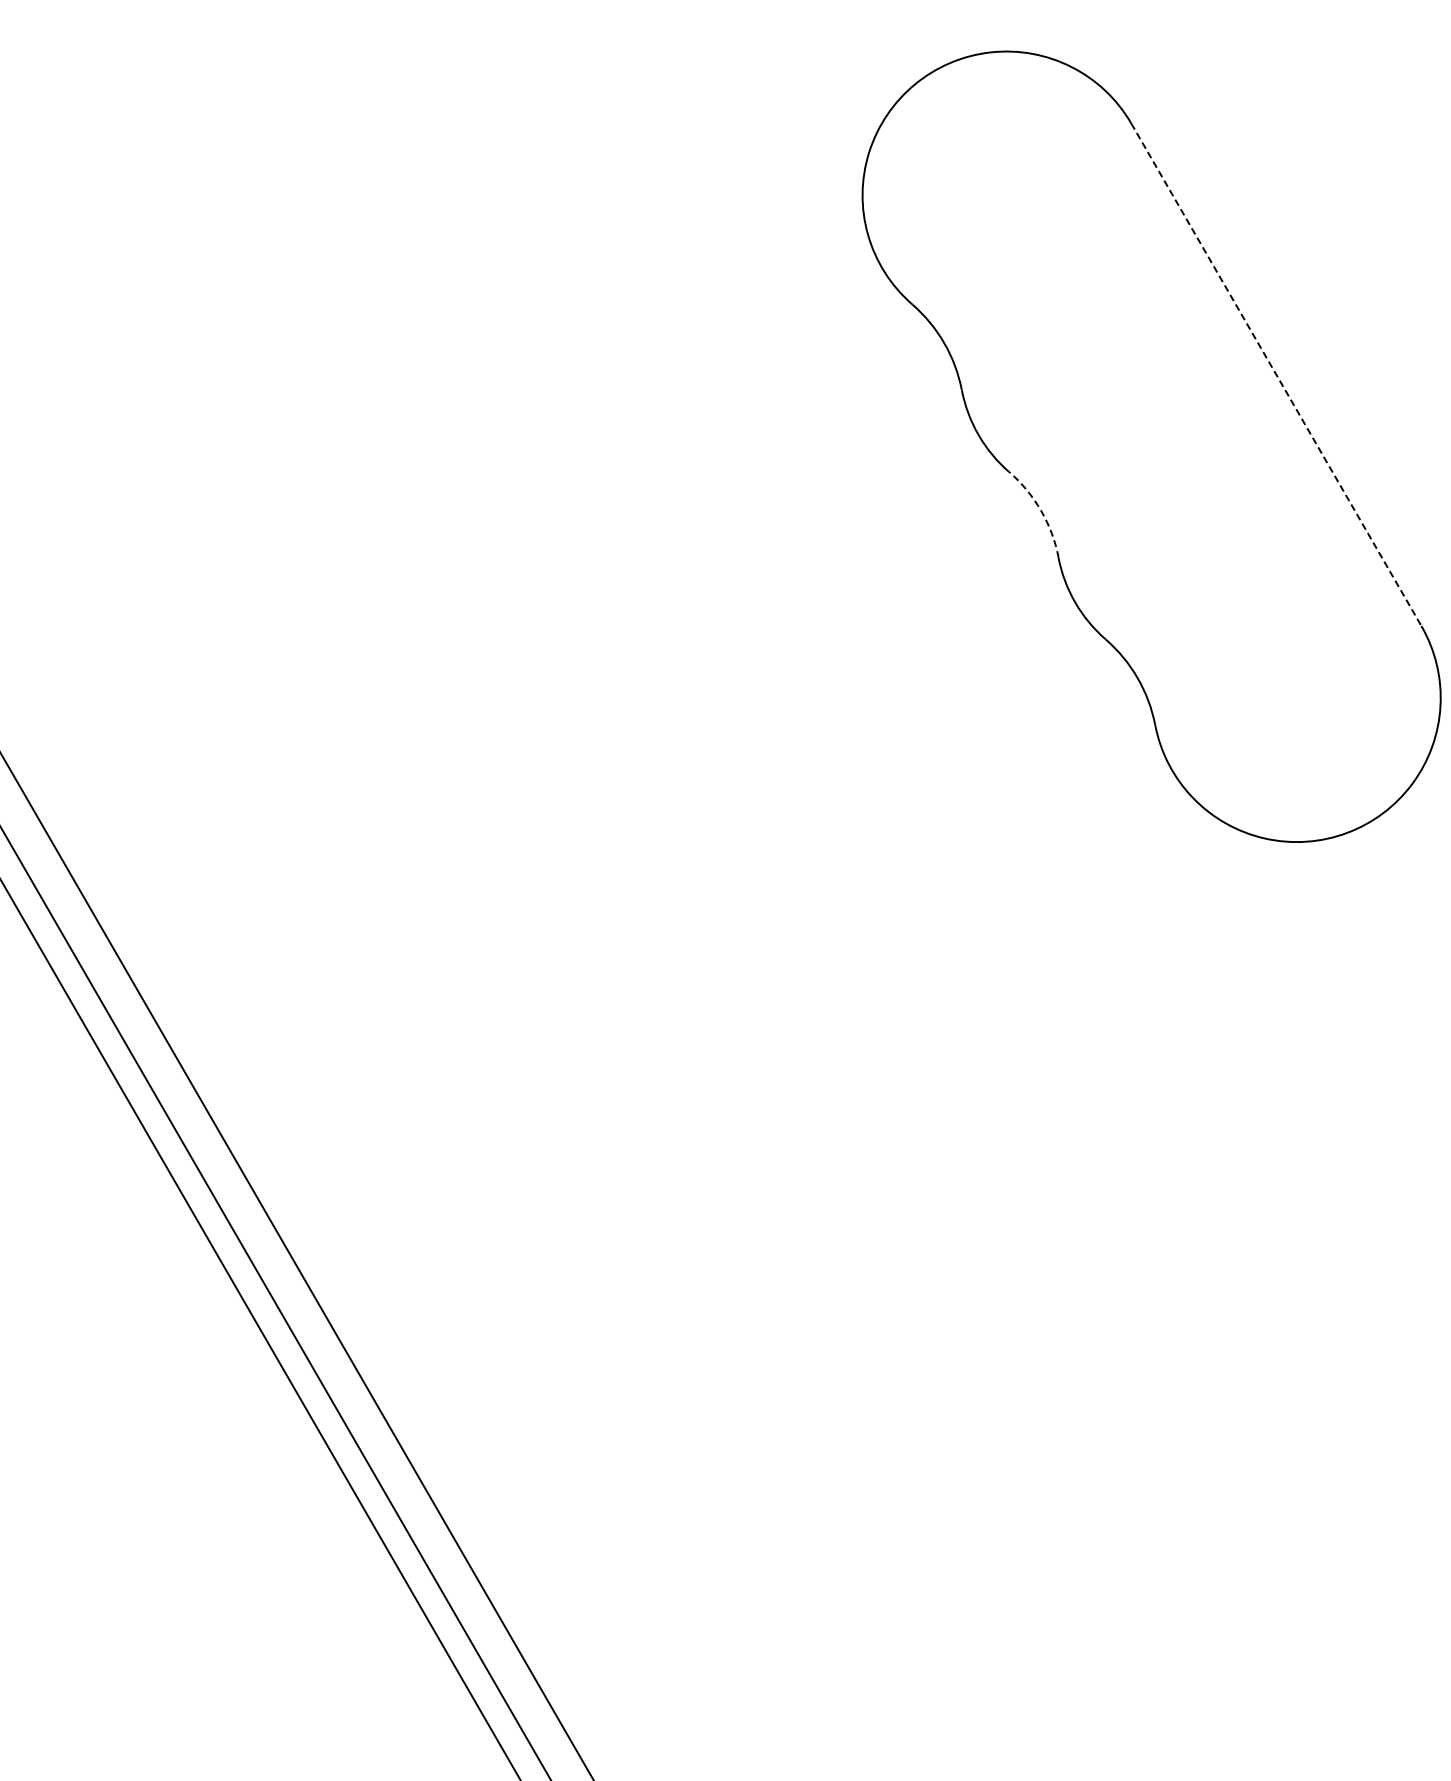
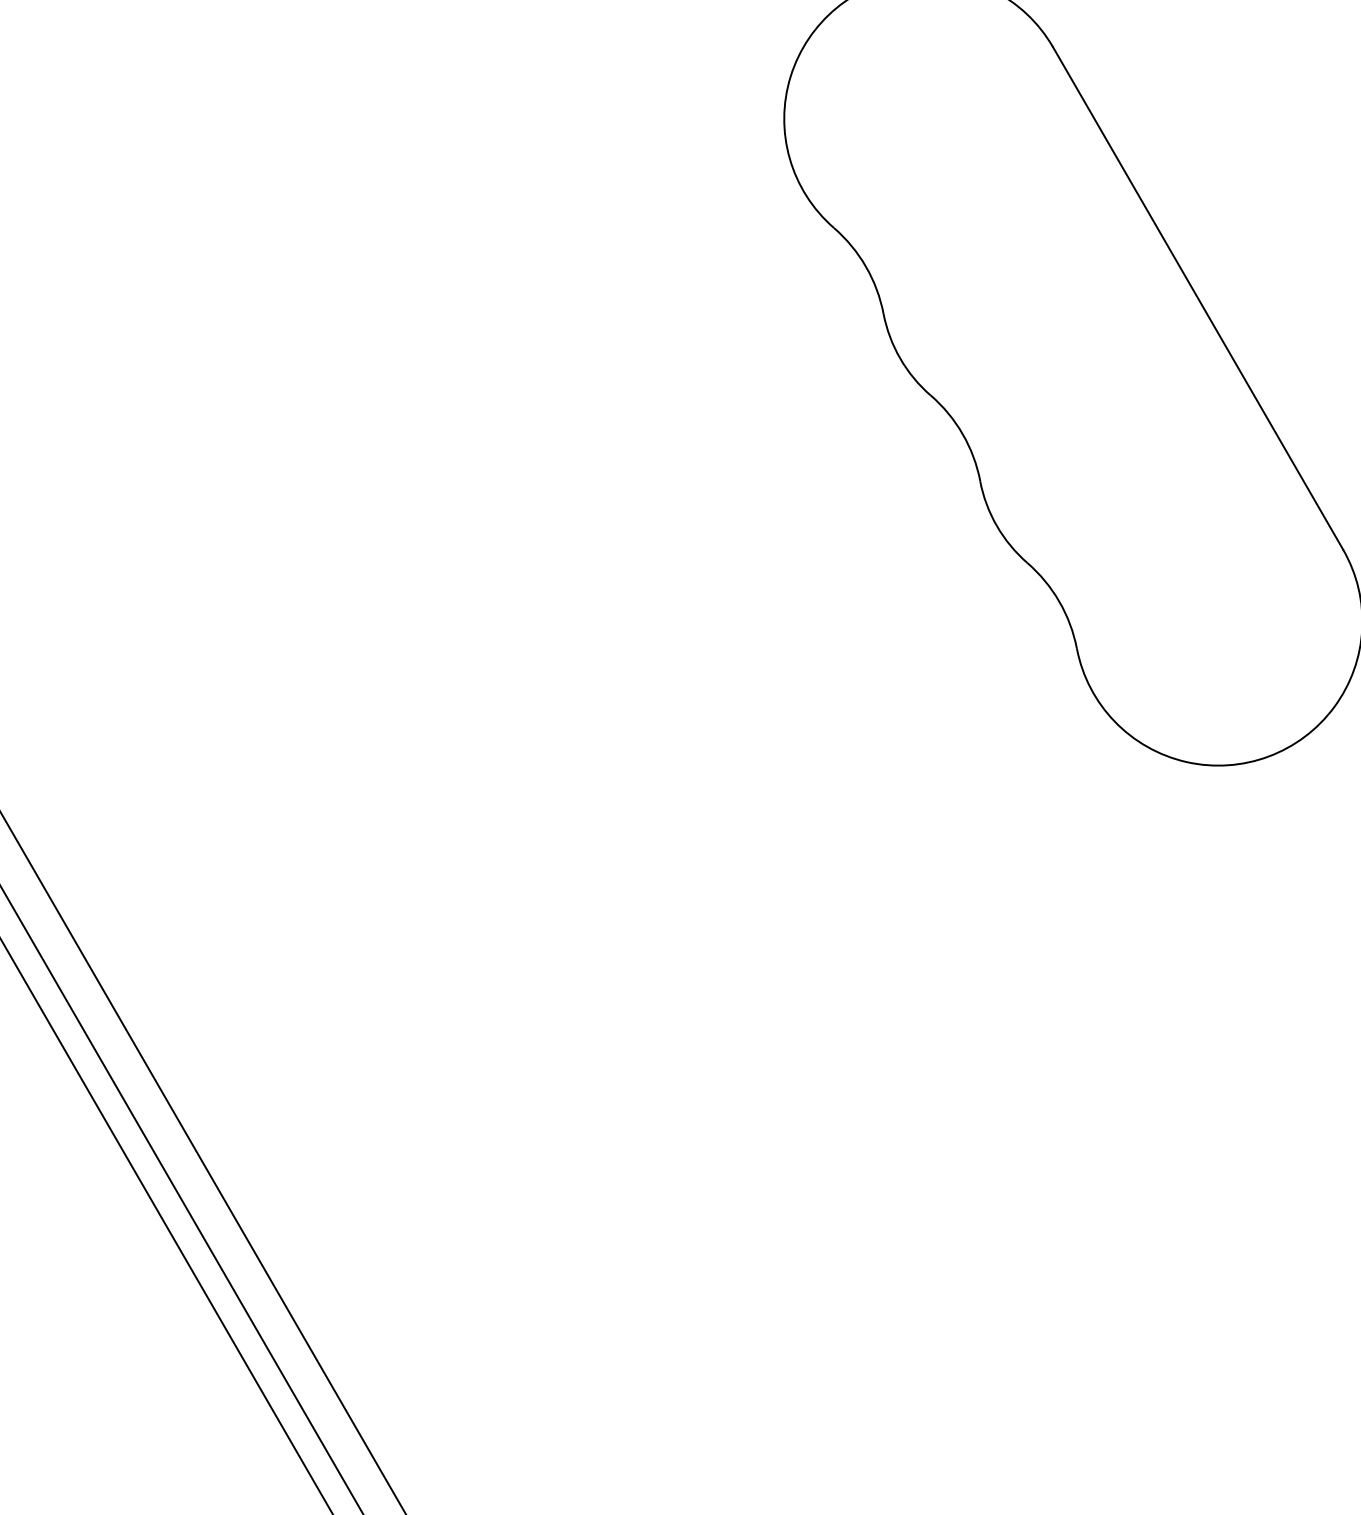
line: (1276, 375) -> (1198, 299), dashed -> solid
arc: (1041, 510) -> (963, 434), dashed -> solid

